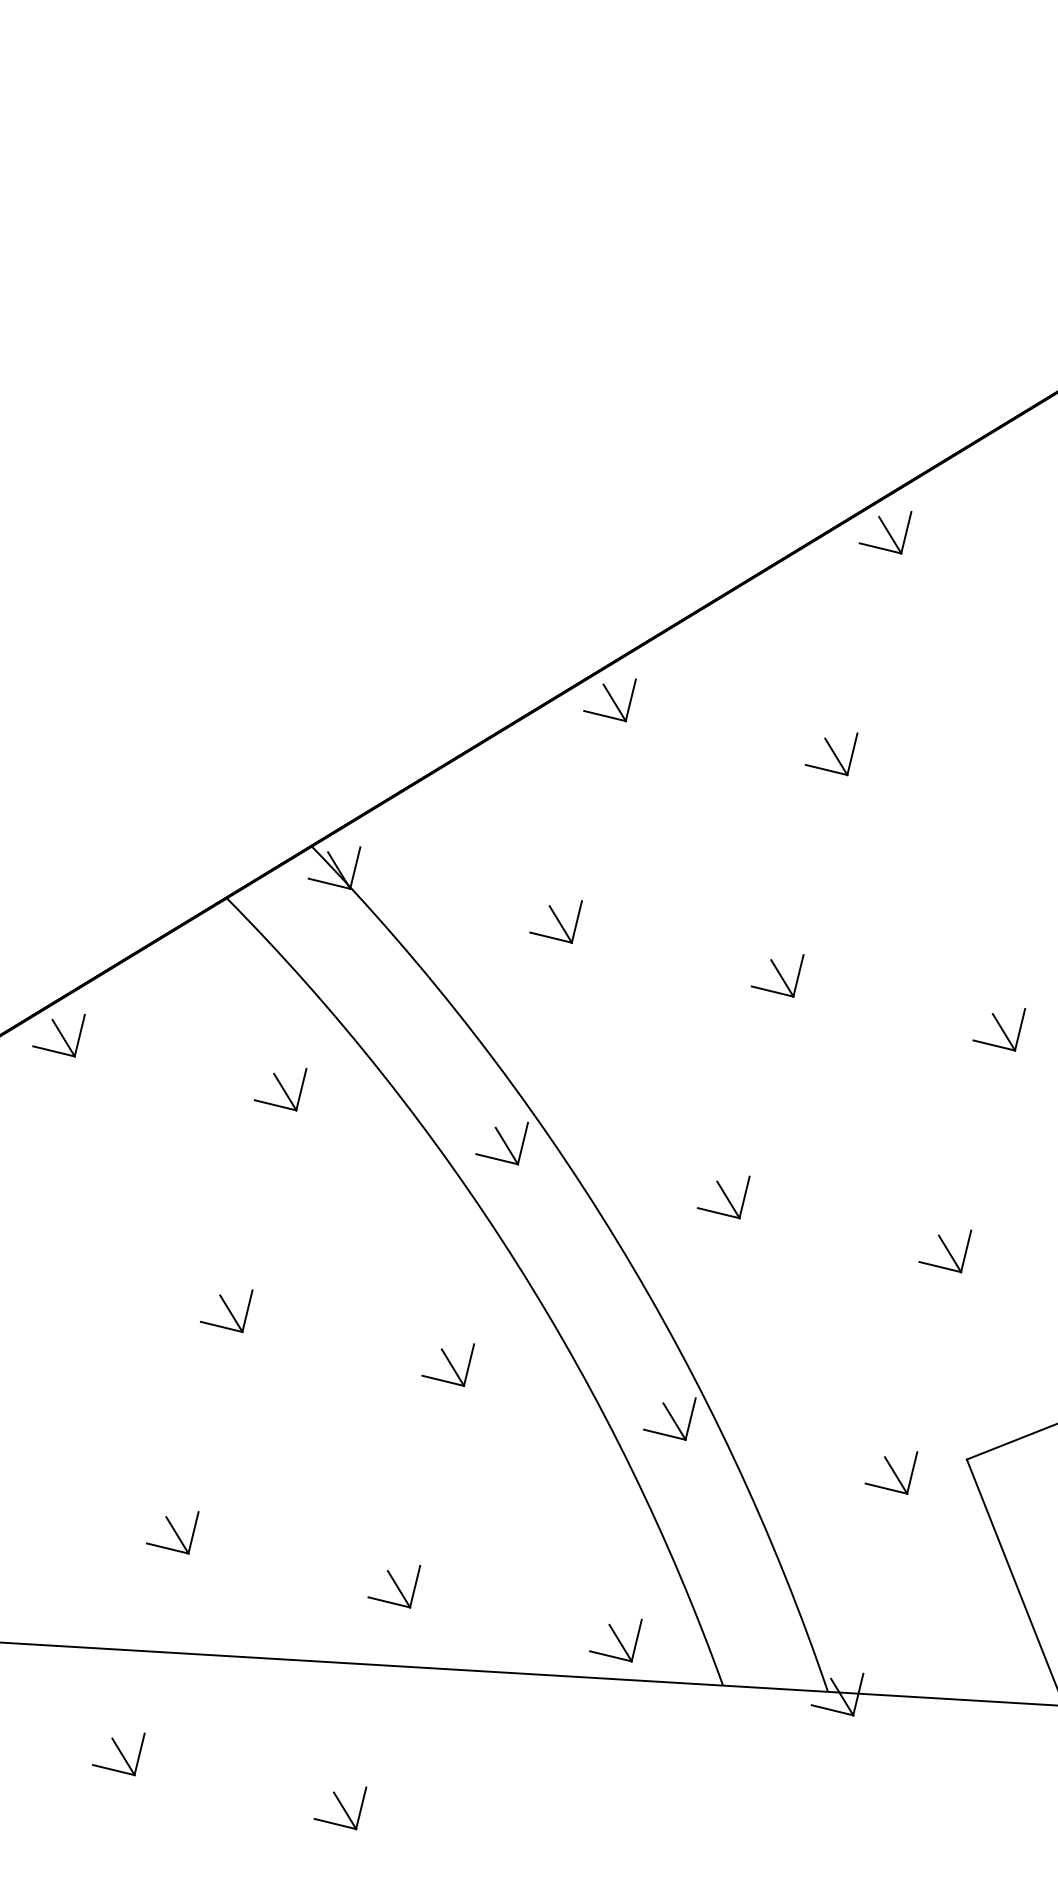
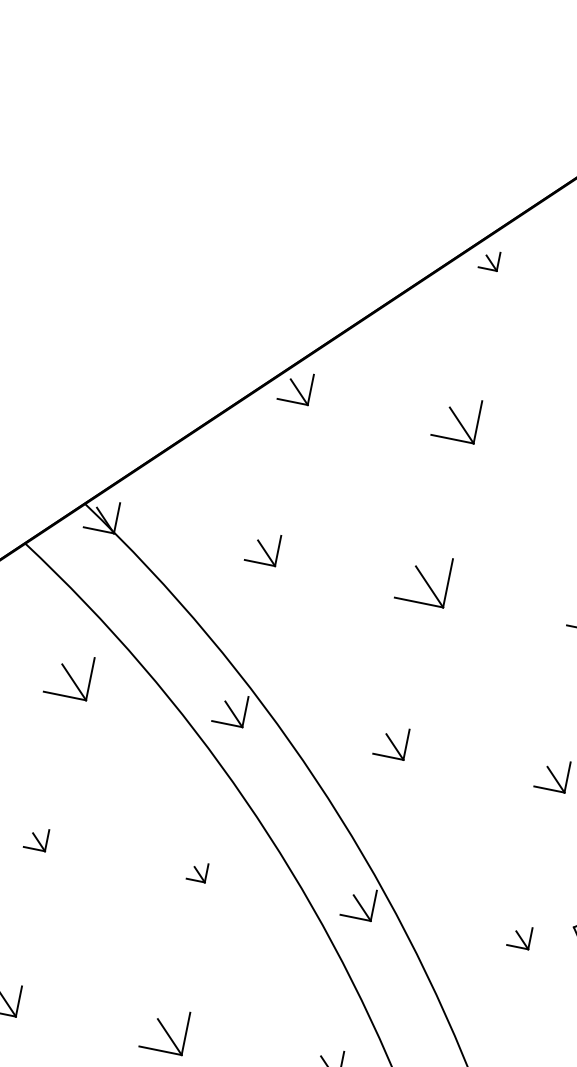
part: (885, 532) -> (489, 262), size x0.6
part: (831, 754) -> (456, 423), size x1.4
part: (777, 975) -> (424, 584), size x1.6
part: (280, 1089) -> (69, 679), size x1.4
part: (226, 1311) -> (36, 841), size x0.7
part: (447, 1364) -> (197, 873), size x0.6
part: (891, 1472) -> (519, 938), size x0.7
part: (394, 1586) -> (165, 1034), size x1.4

